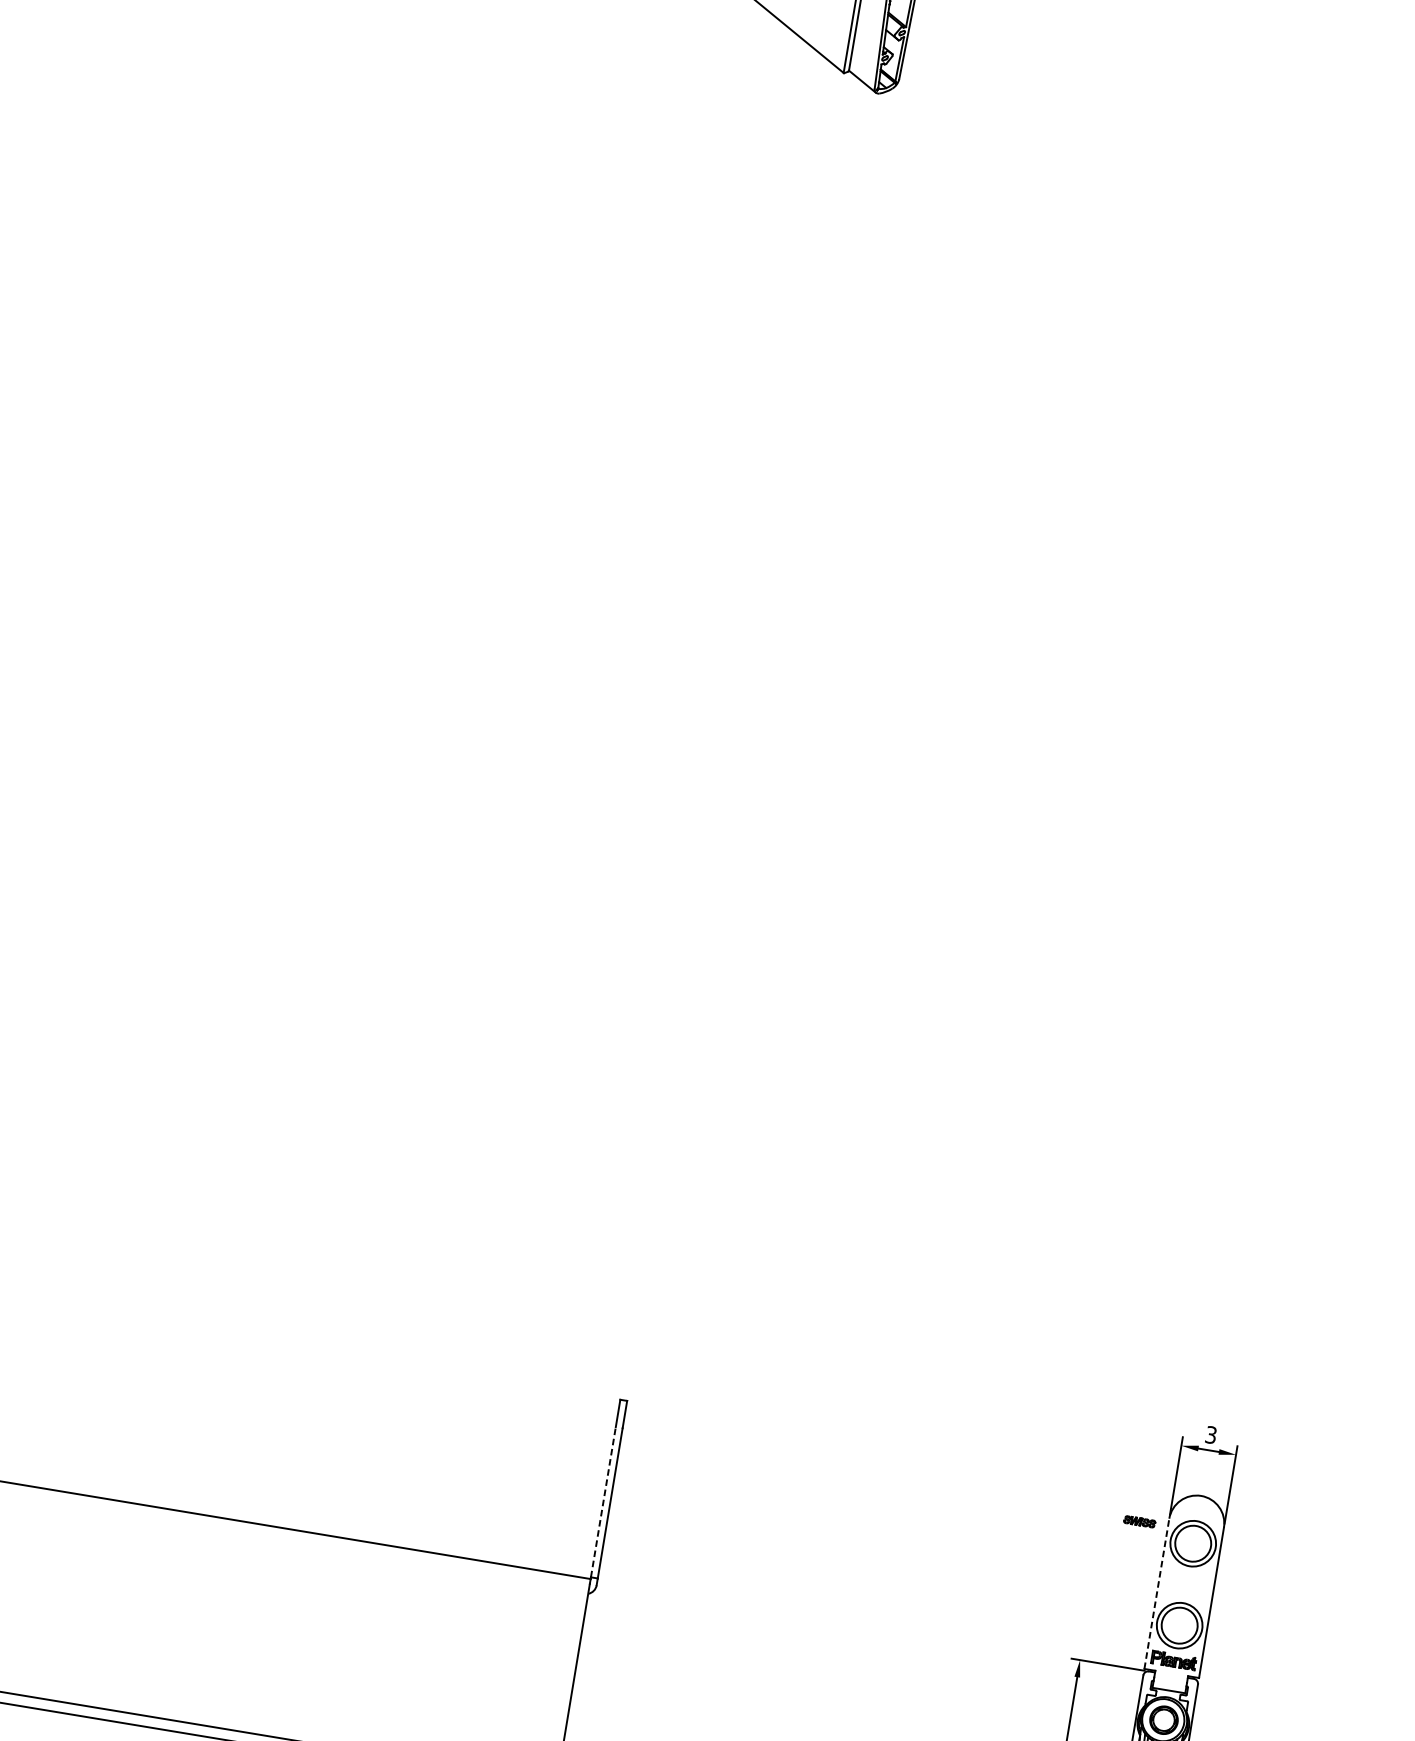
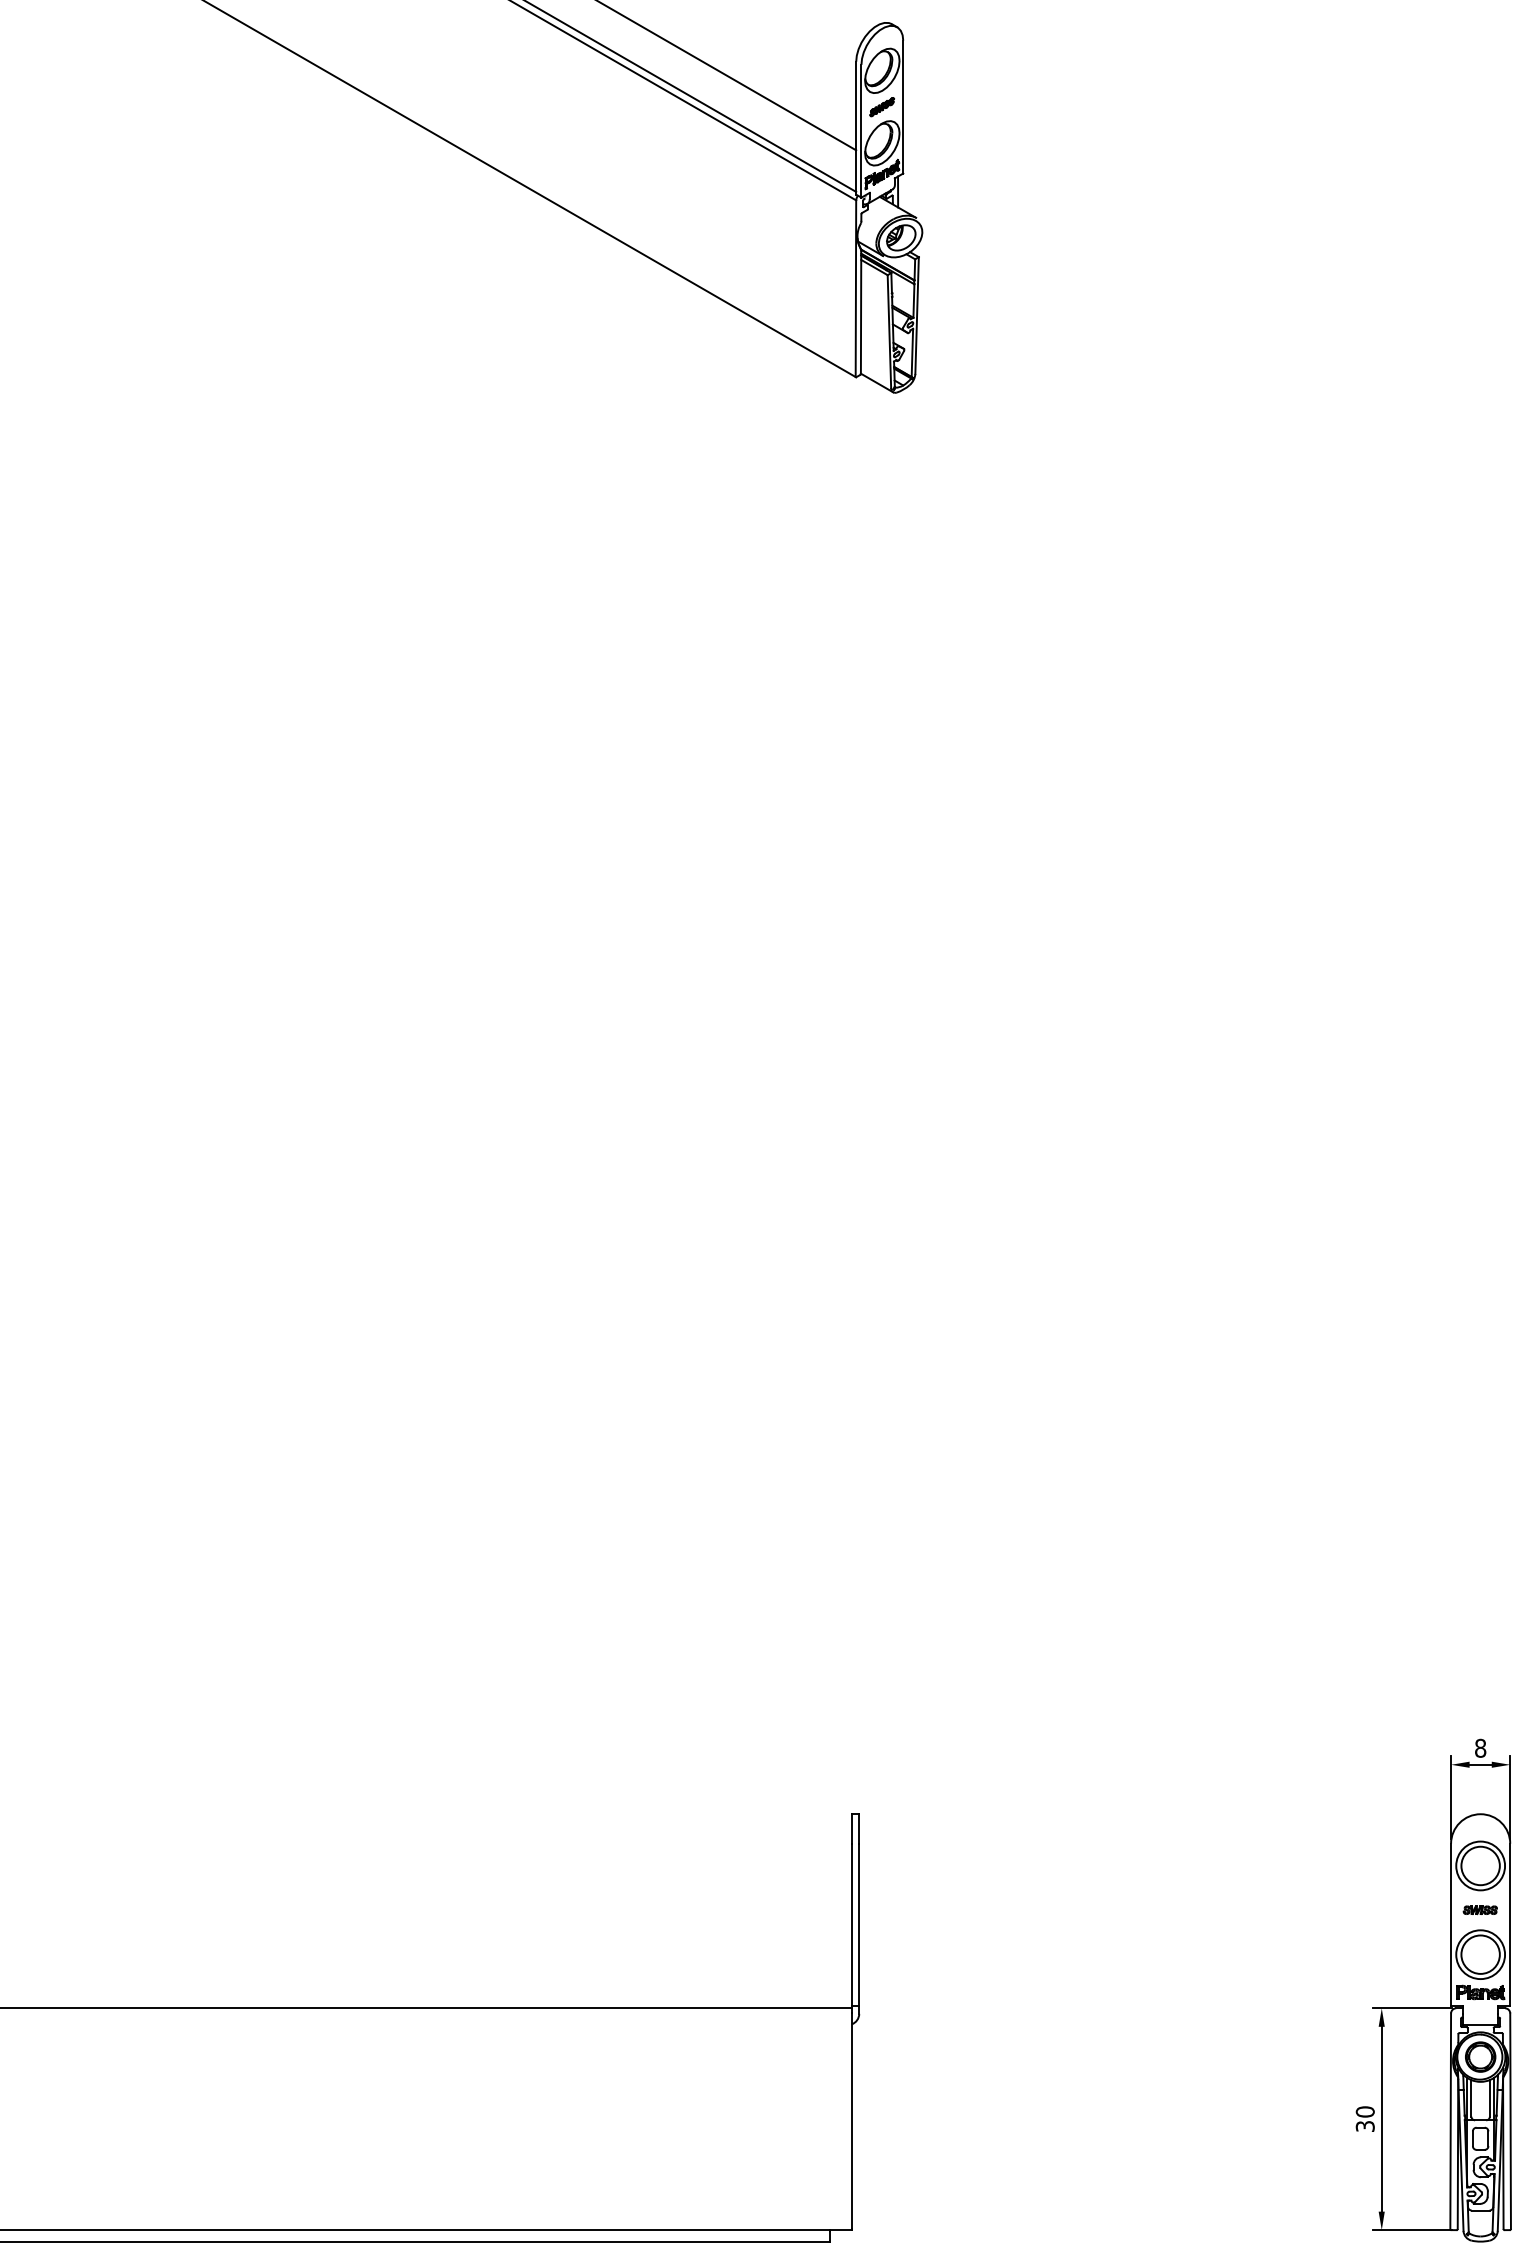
text: (1211, 1435) -> (1480, 1748), 3 -> 8
line: (603, 1501) -> (851, 1924), dashed -> solid
part: (1138, 1521) -> (1479, 1910), moved
line: (1157, 1593) -> (1451, 1924), dashed -> solid

